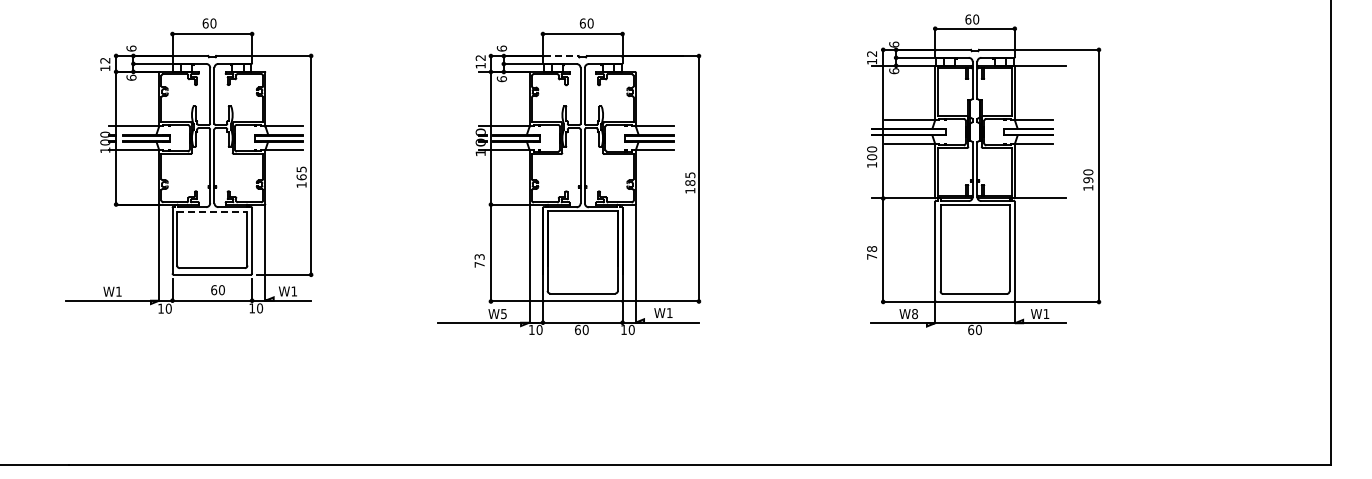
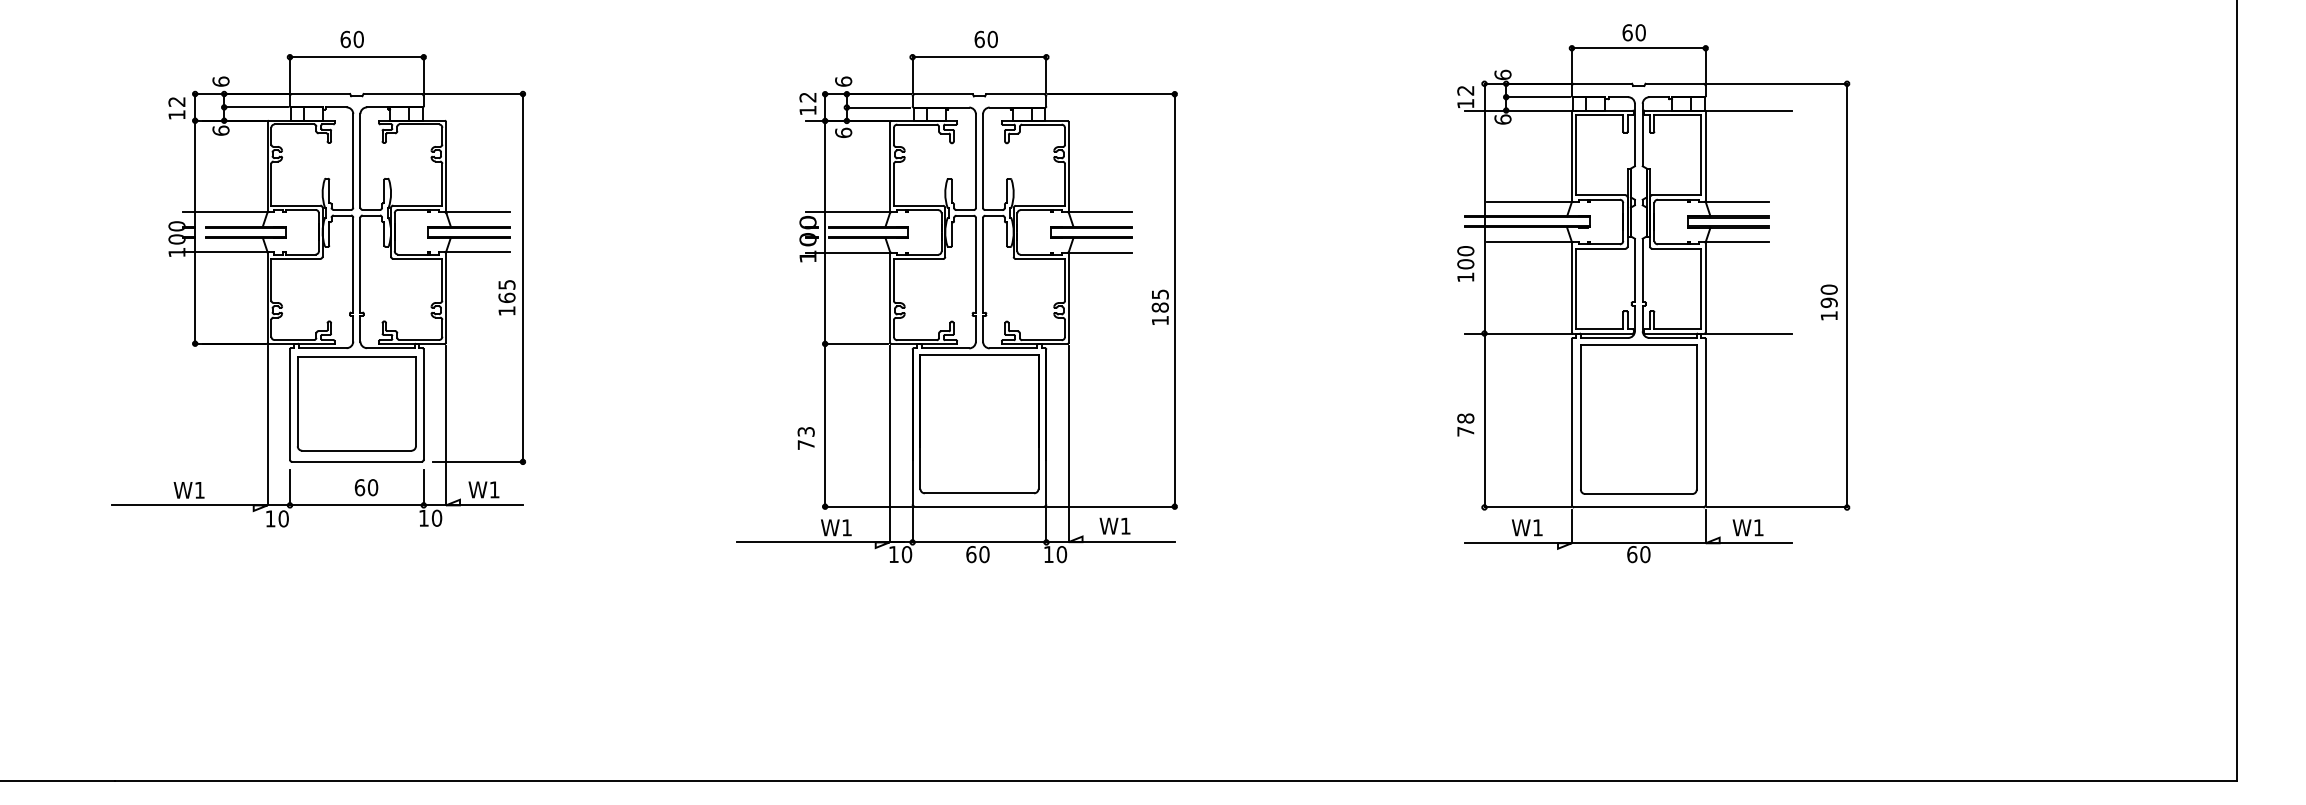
line: (562, 56) -> (945, 94), dashed -> solid
line: (212, 212) -> (357, 357), dashed -> solid
text: (503, 314) -> (846, 528), W5 -> W1
text: (914, 314) -> (1537, 528), W8 -> W1

